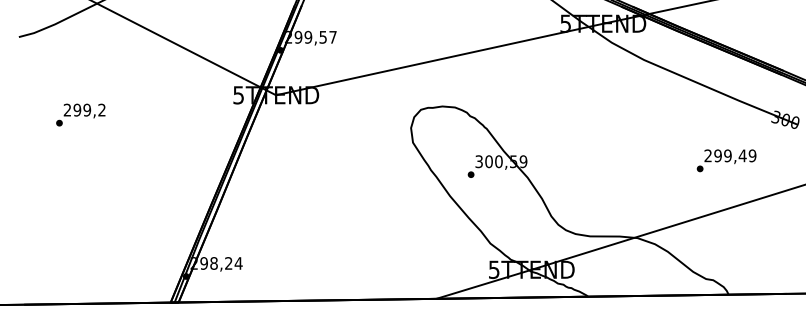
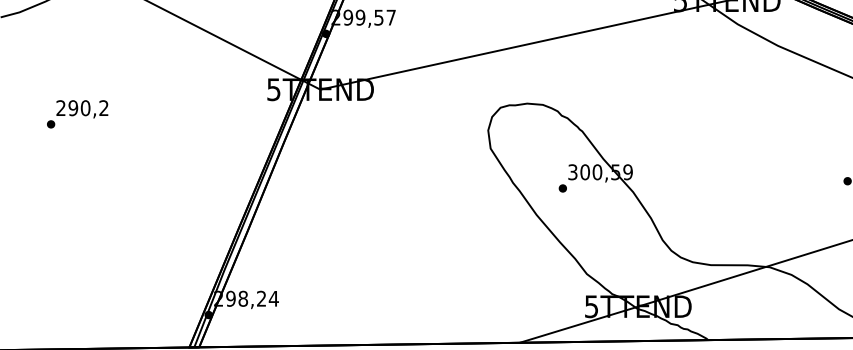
text: (86, 110) -> (84, 108), 299,2 -> 290,2

